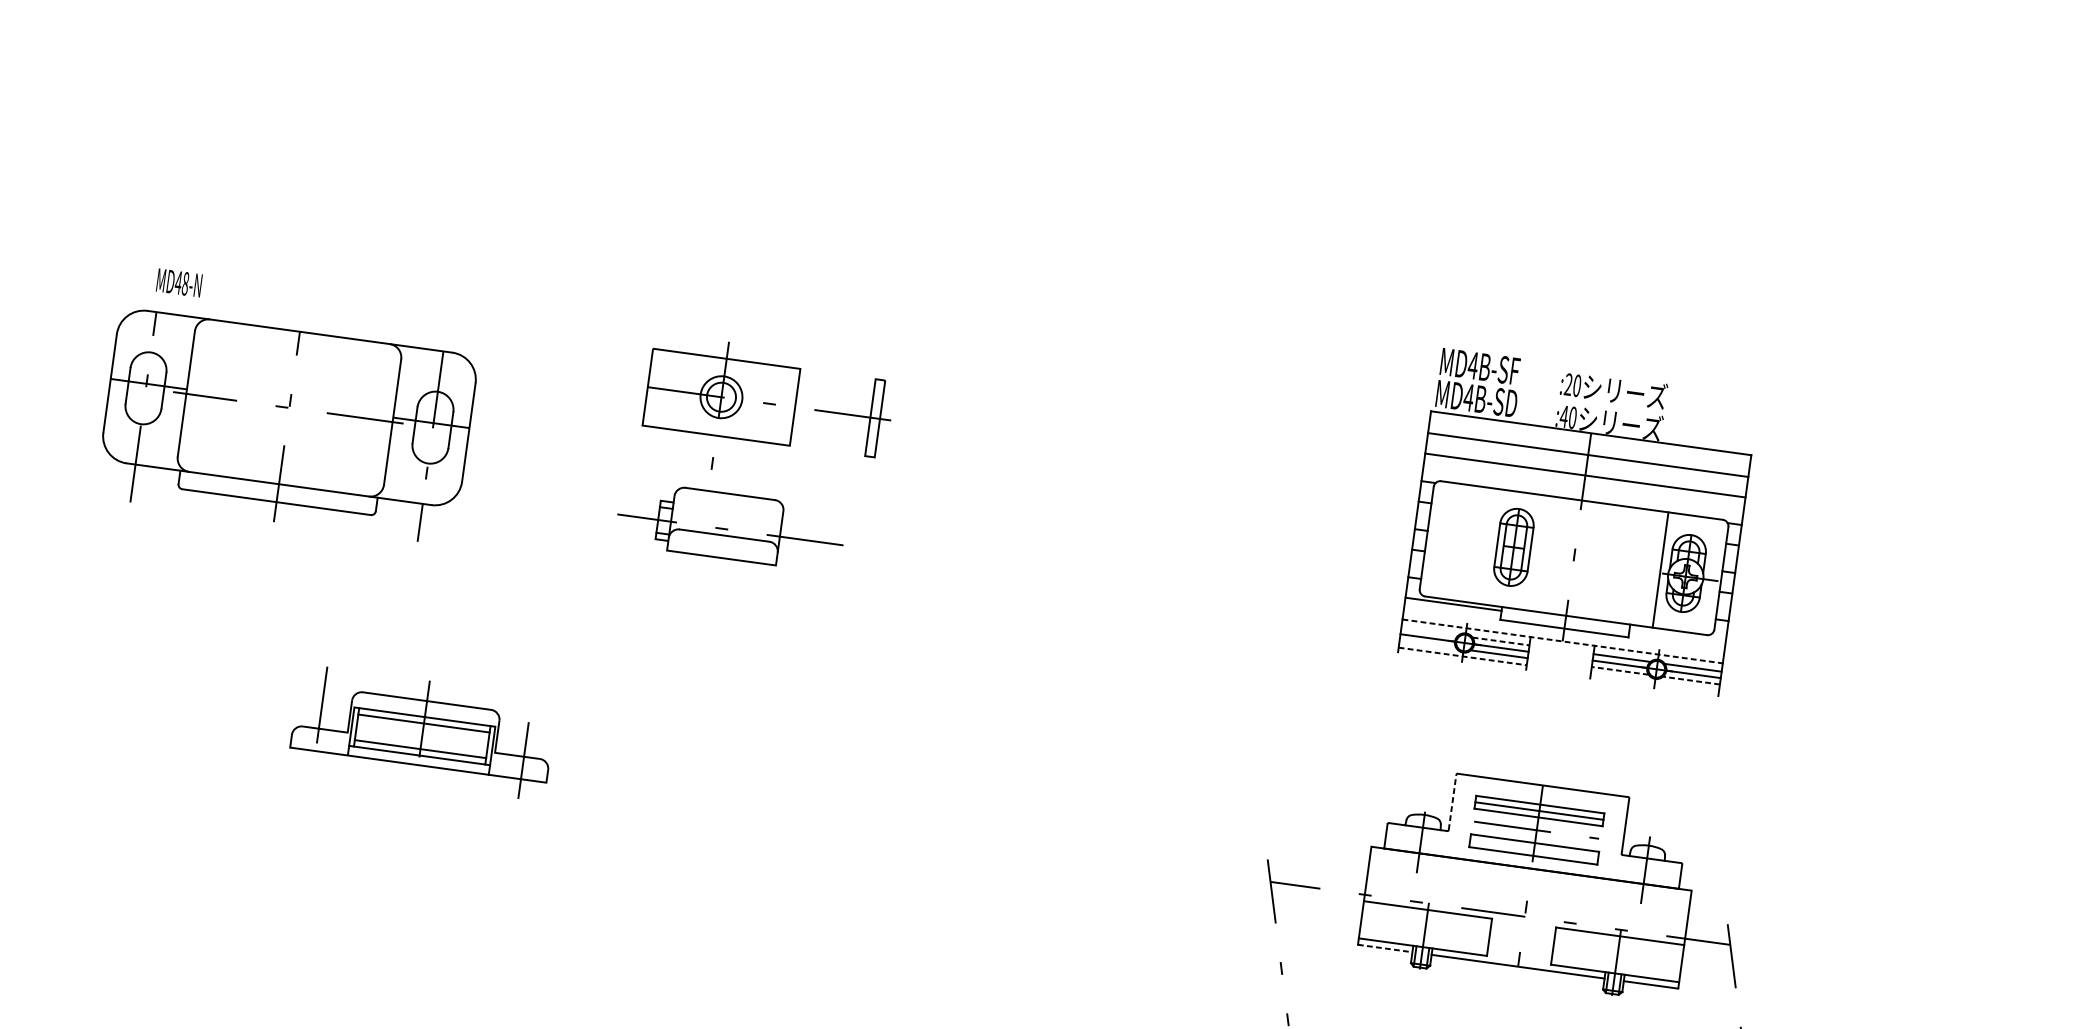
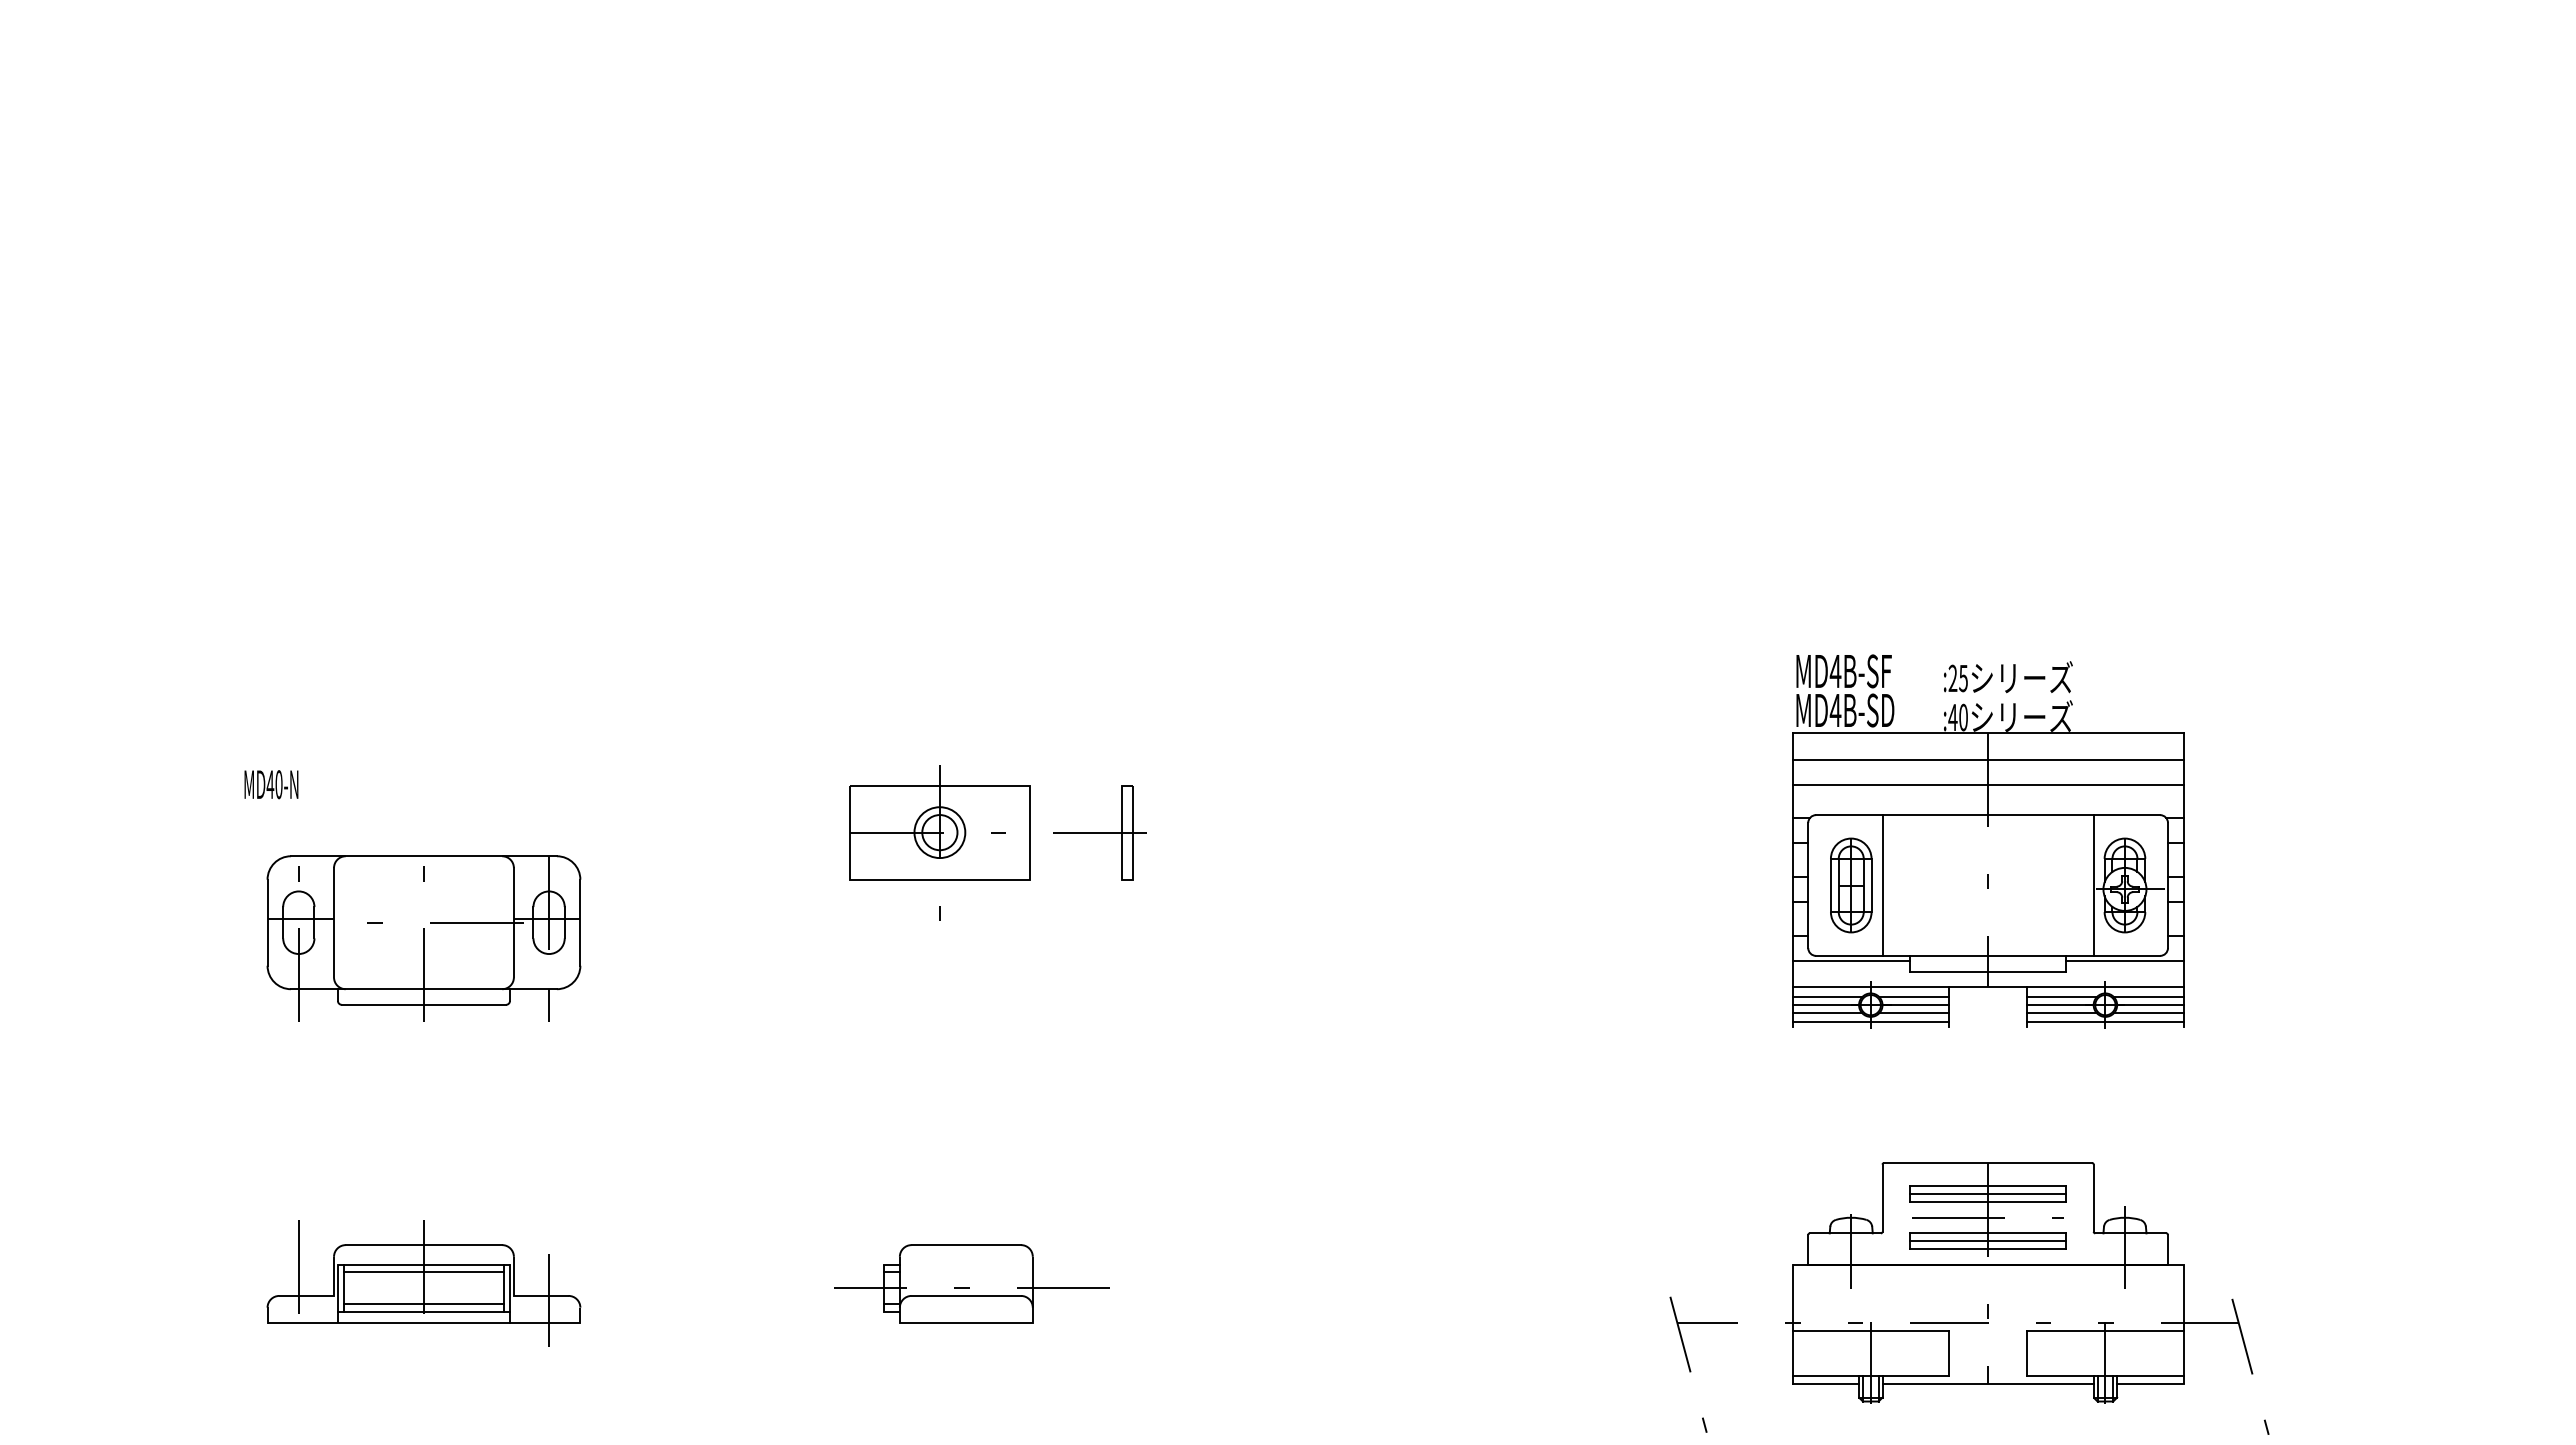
text: (185, 283) -> (278, 784), MD48-N -> MD40-N
text: (1577, 385) -> (1963, 678), :20 -> :25
part: (286, 426) -> (423, 938), size x0.71
part: (730, 526) -> (971, 1283), moved
line: (1487, 546) -> (1882, 885), added
part: (1514, 547) -> (1851, 885), moved
line: (1429, 631) -> (1827, 997), added
line: (1677, 634) -> (2124, 960), added
line: (1501, 641) -> (1914, 997), dashed -> solid
line: (1562, 641) -> (1988, 987), dashed -> solid
line: (1428, 644) -> (1827, 1012), added
line: (1463, 656) -> (1871, 1021), dashed -> solid
line: (1619, 670) -> (2061, 1012), dashed -> solid
line: (1691, 680) -> (2148, 1012), dashed -> solid
line: (1654, 682) -> (2105, 1021), added
part: (422, 732) -> (423, 1283), moved
line: (1452, 802) -> (1882, 1198), dashed -> solid
line: (1533, 849) -> (1987, 1241), added
line: (1385, 948) -> (1826, 1384), dashed -> solid

